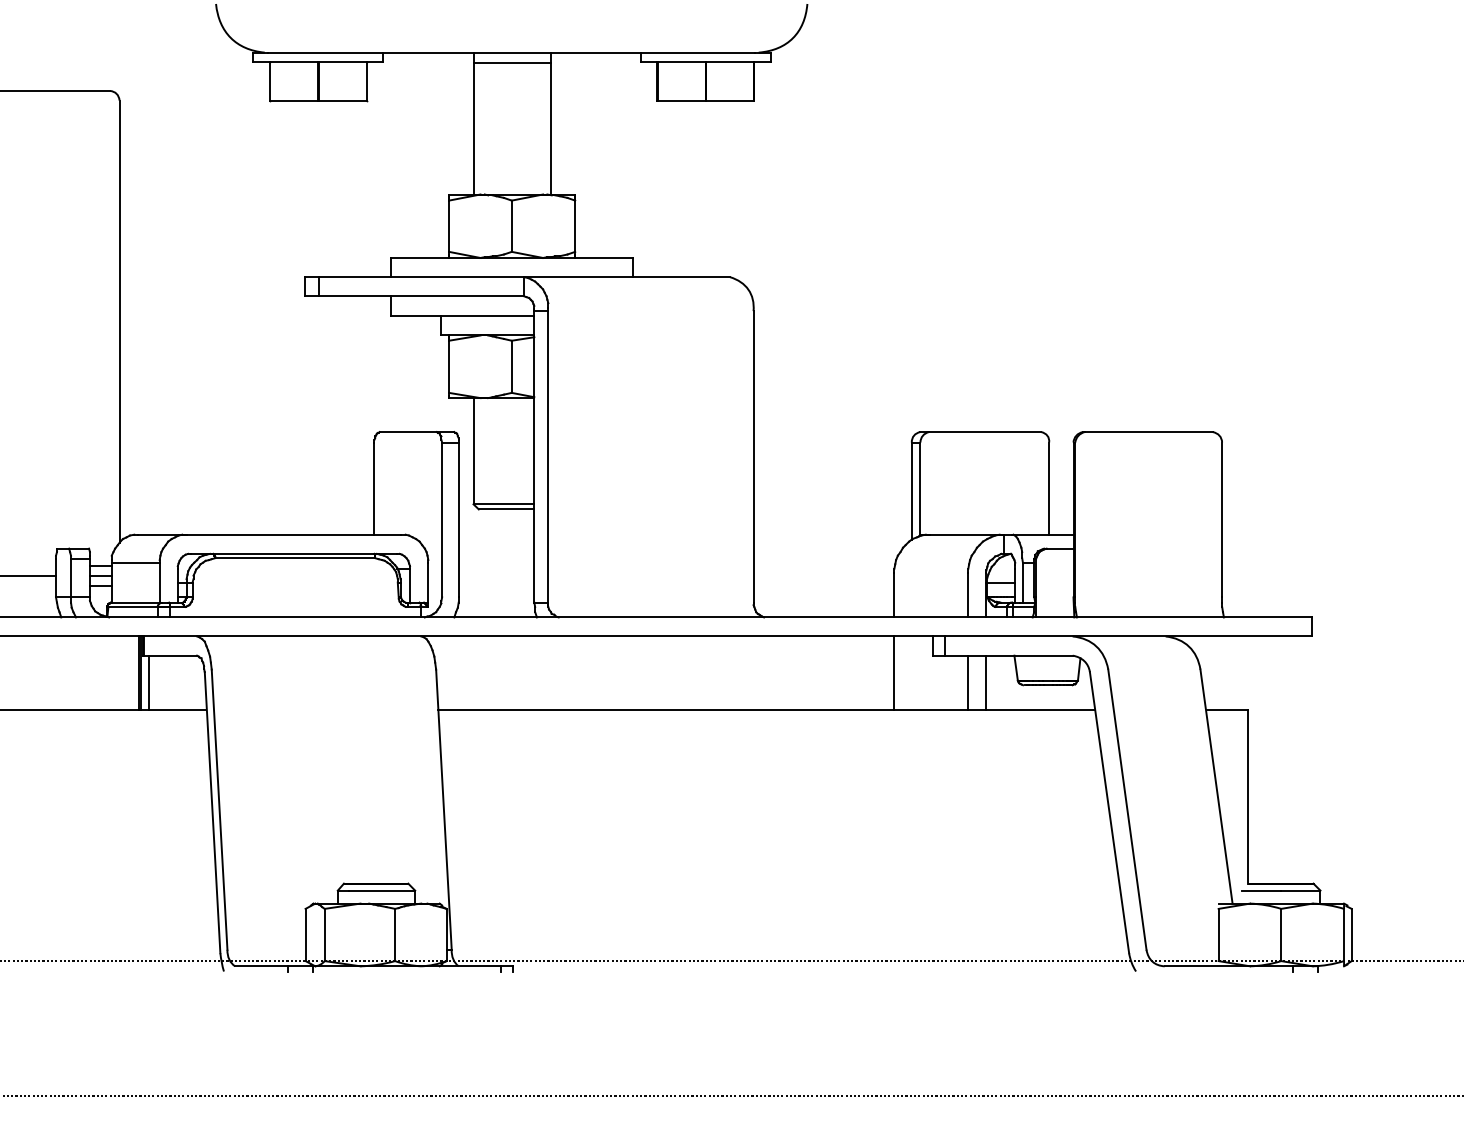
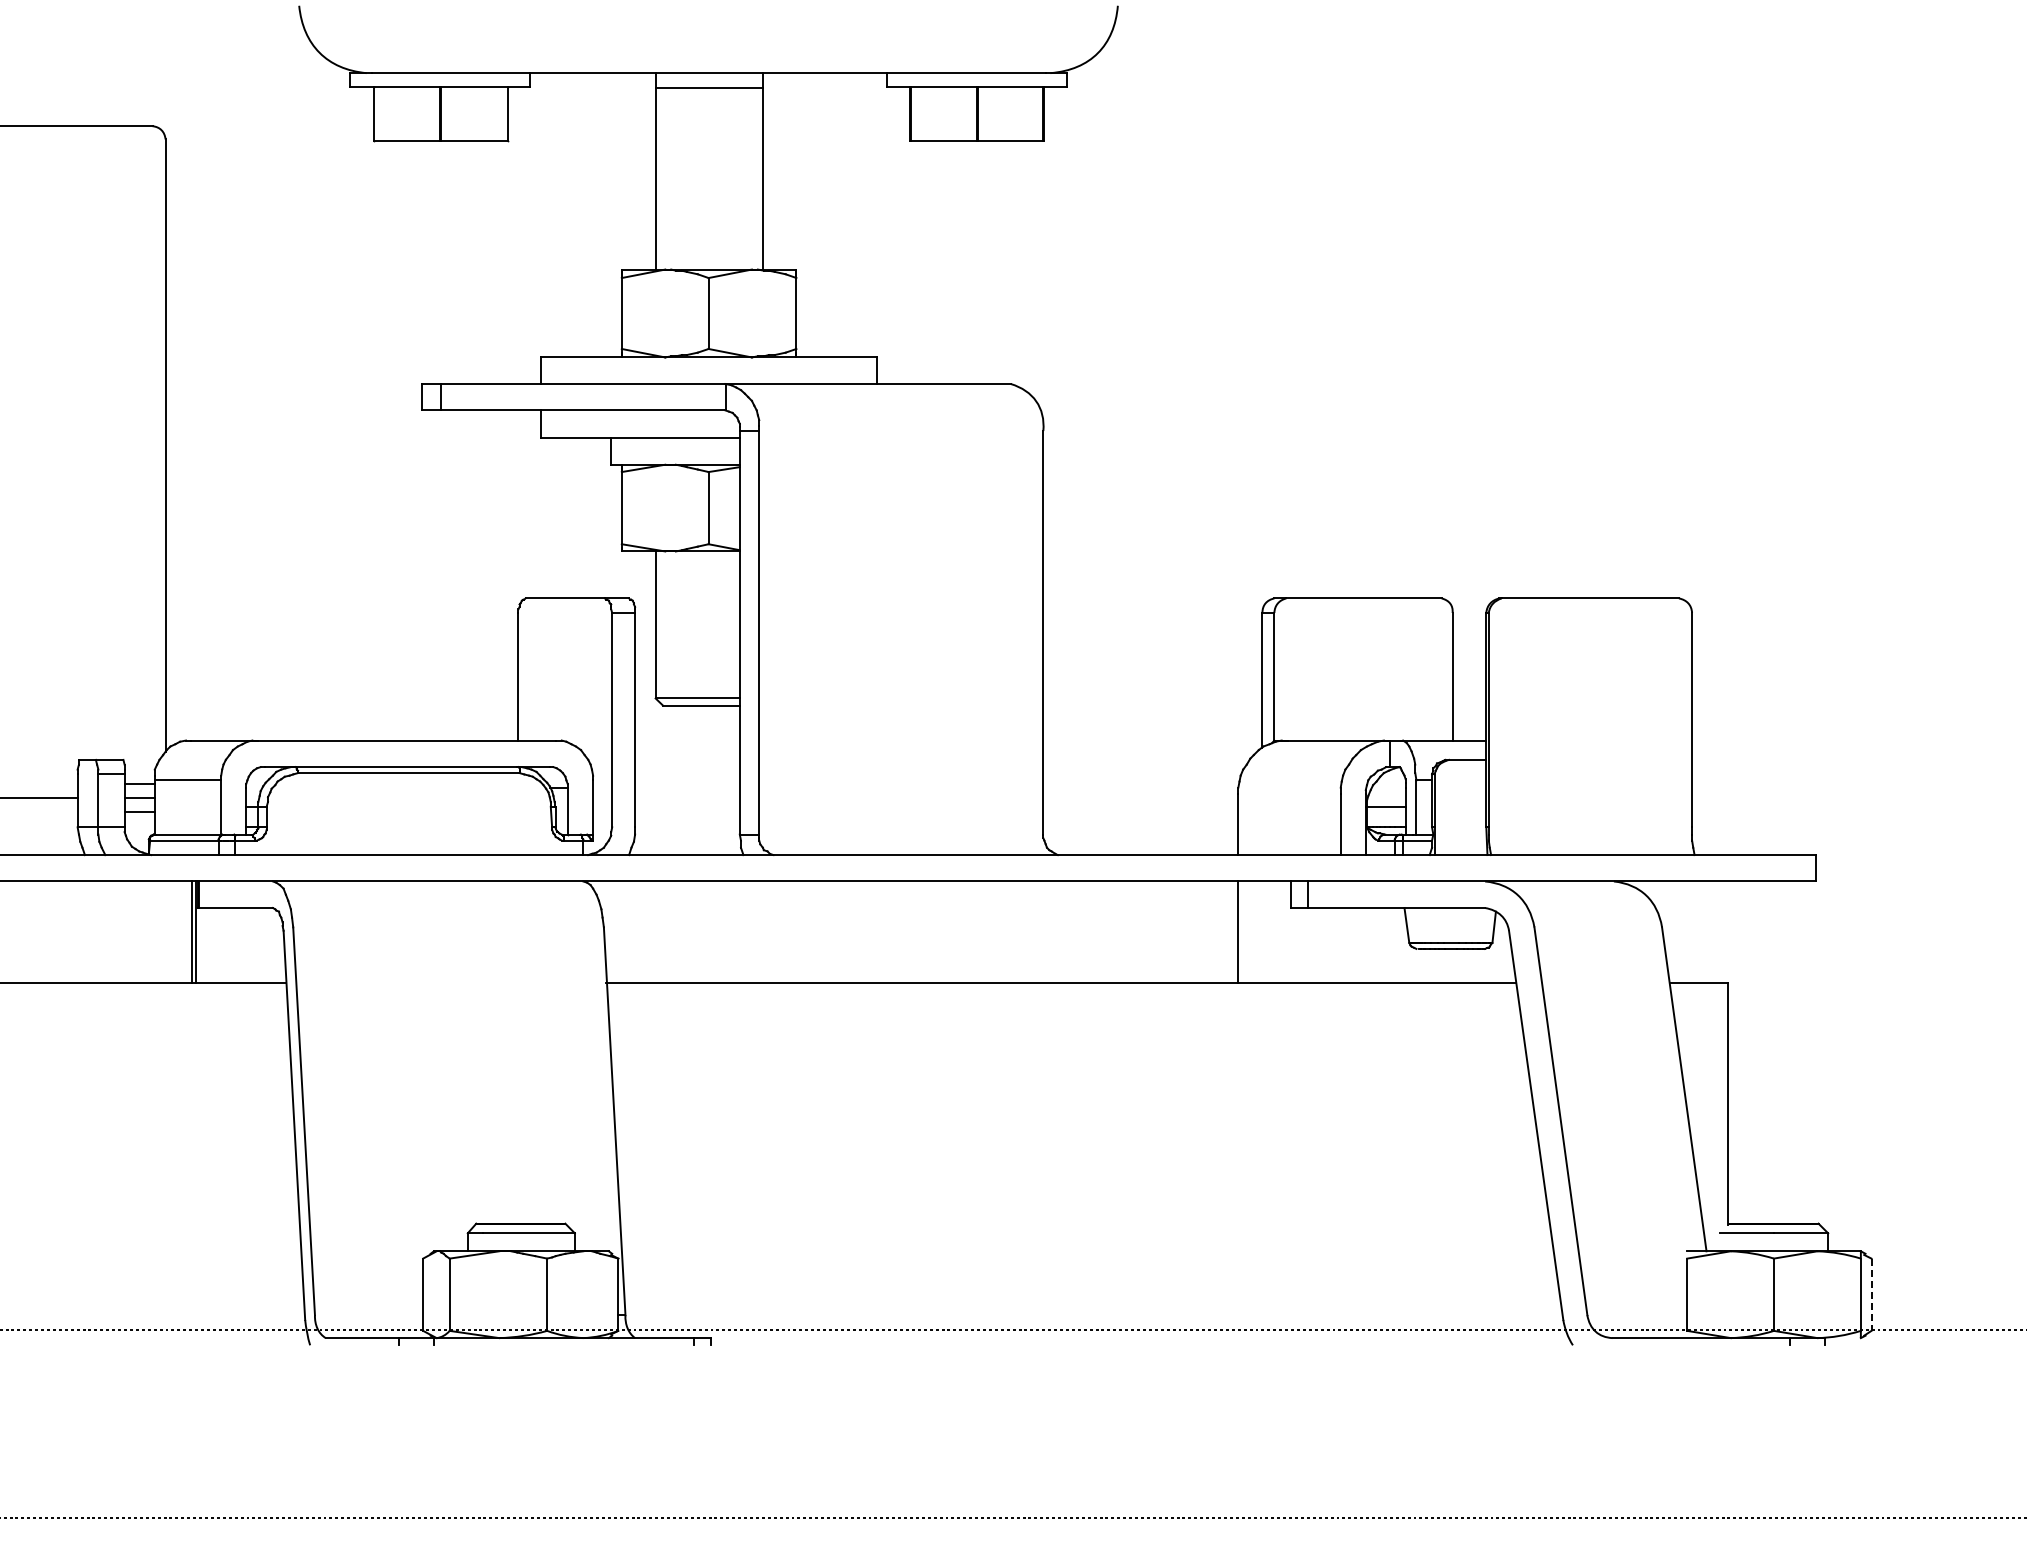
line: (149, 682) -> (206, 945), removed
line: (968, 682) -> (1340, 945), removed
line: (986, 682) -> (1365, 945), removed
line: (1351, 935) -> (1871, 1295), solid -> dashed

